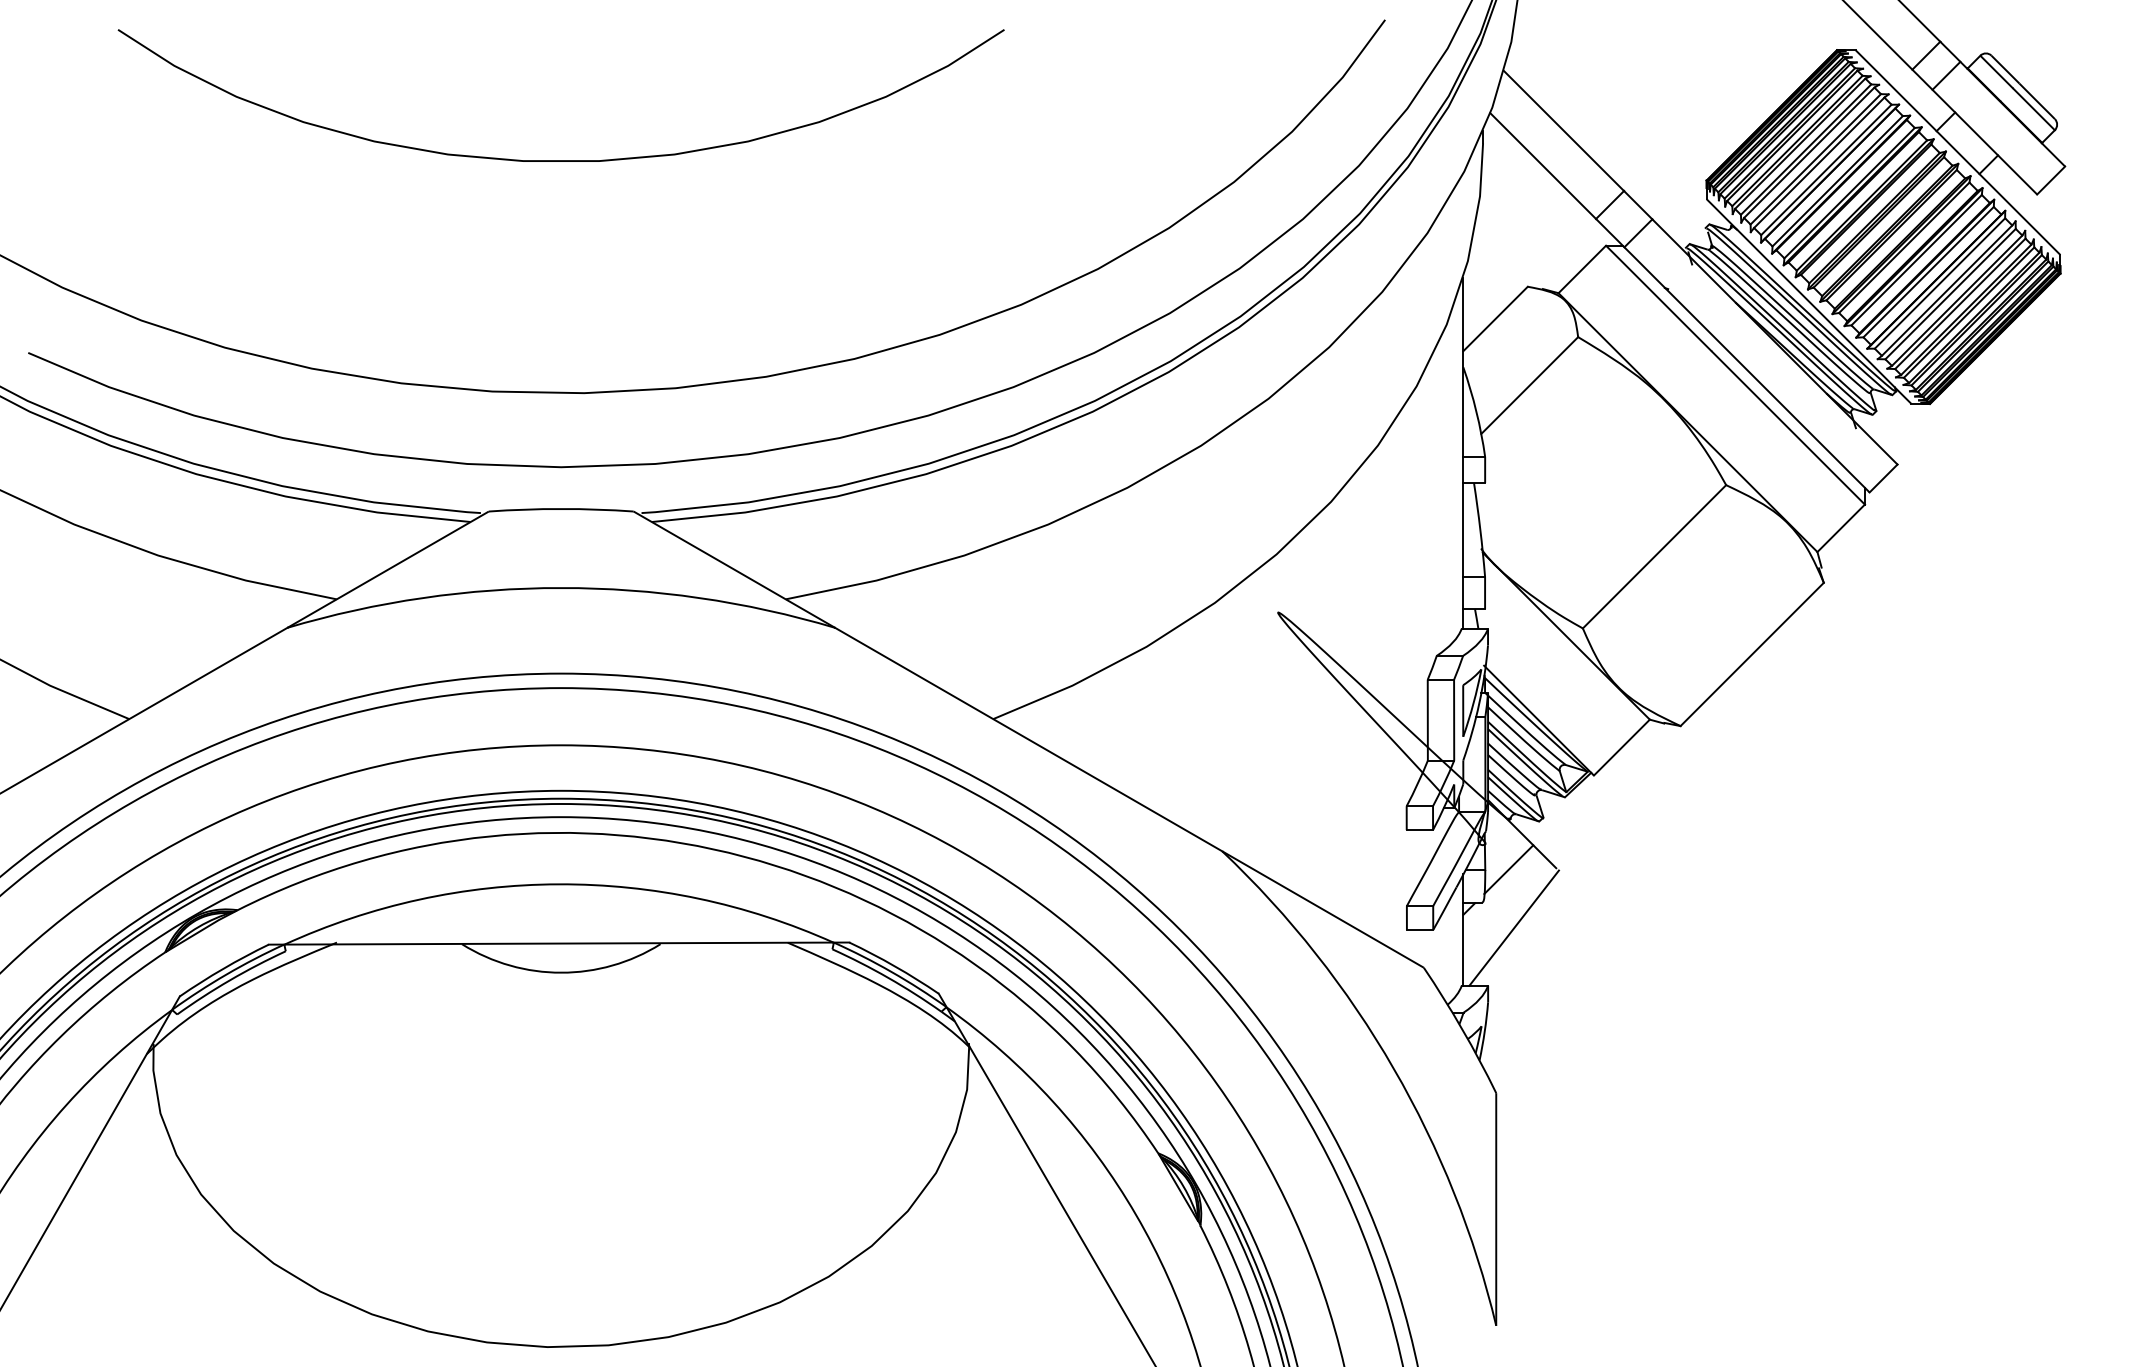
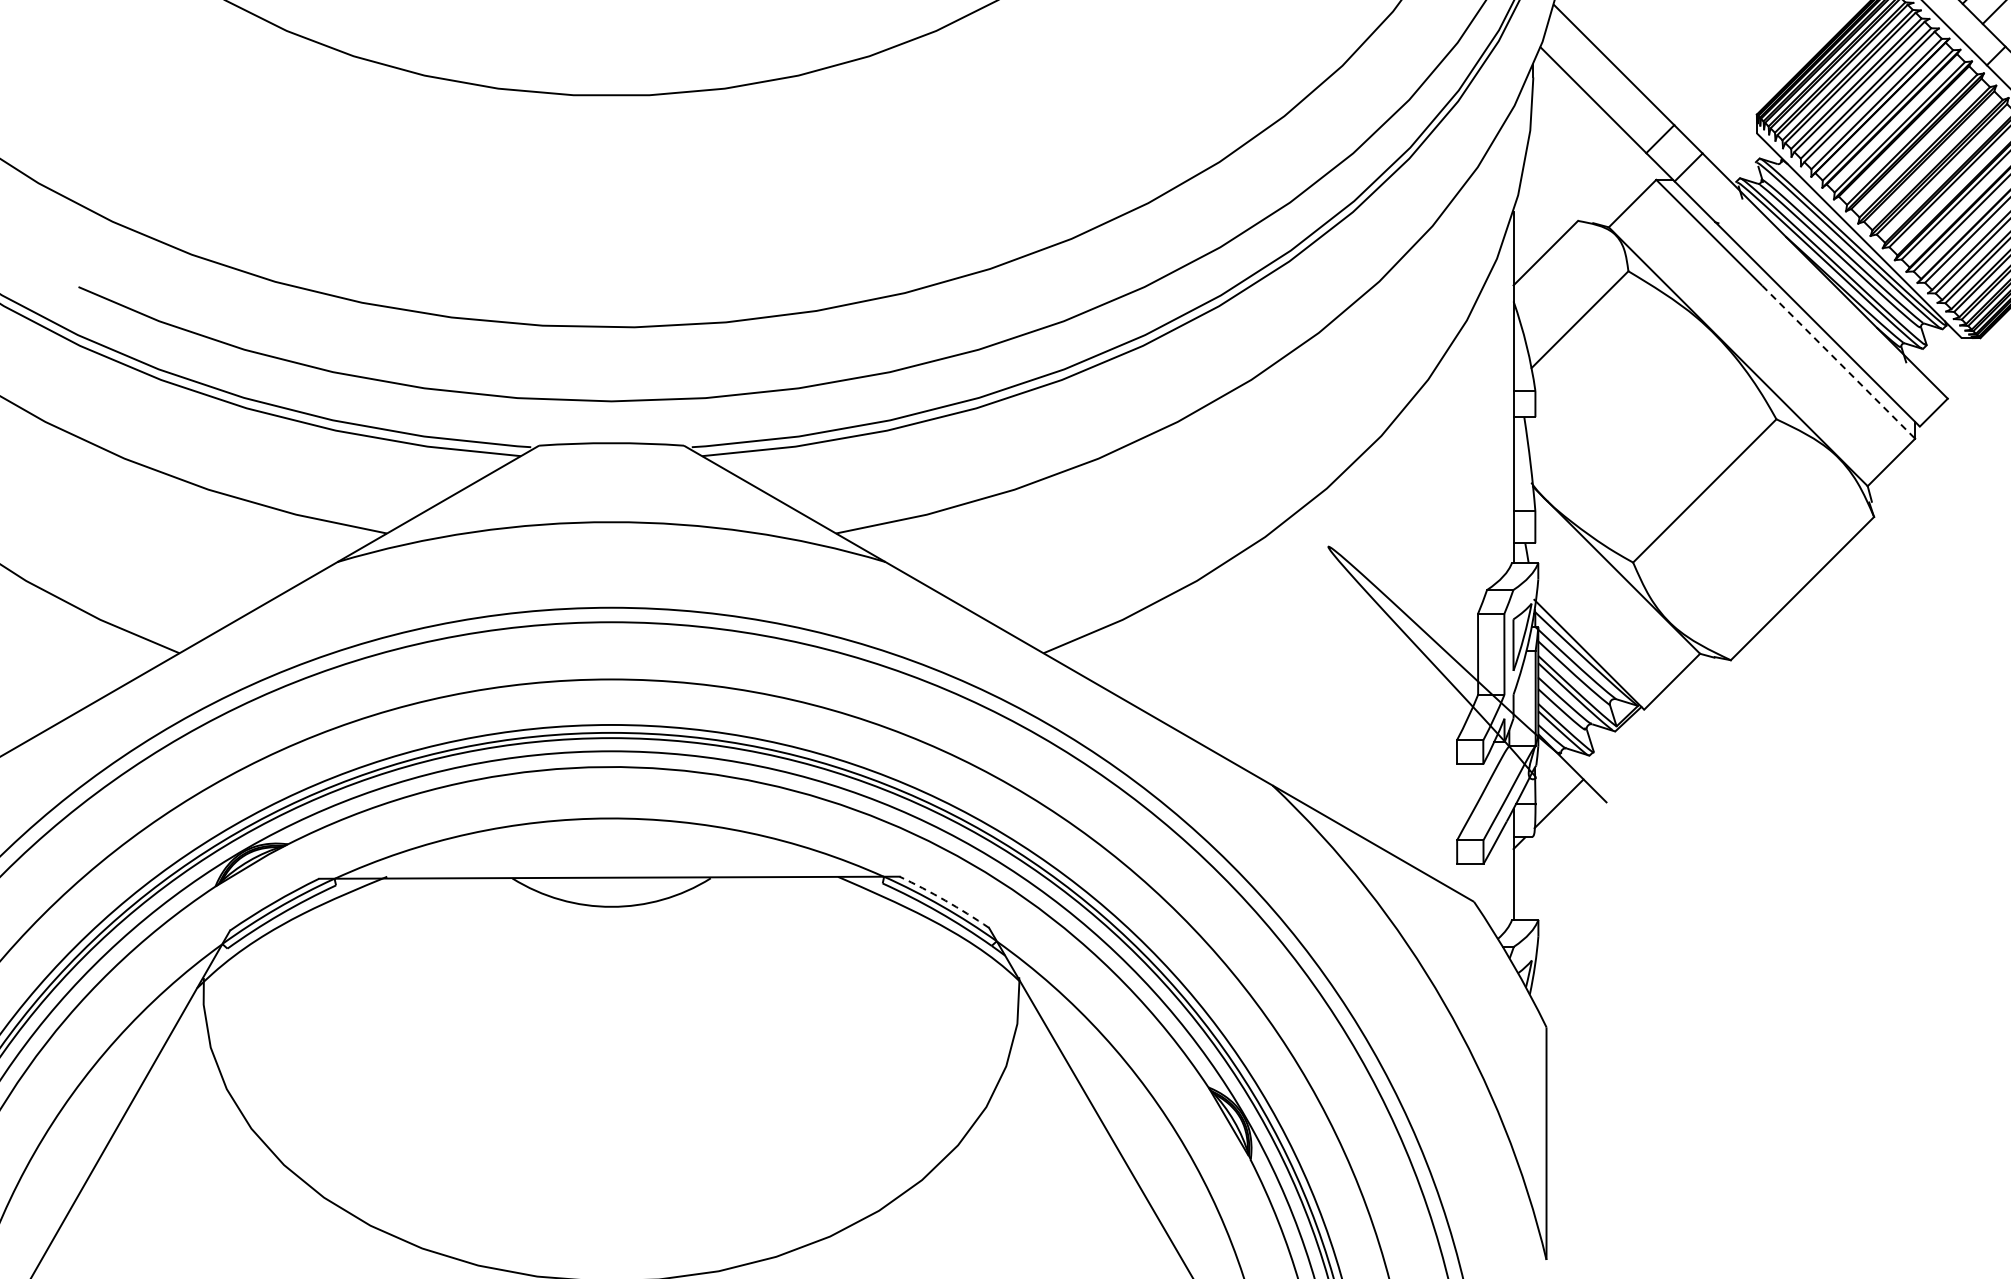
line: (1788, 428) -> (1838, 362), solid -> dashed
line: (1513, 927) -> (1563, 861), removed
arc: (895, 966) -> (945, 900), solid -> dashed

